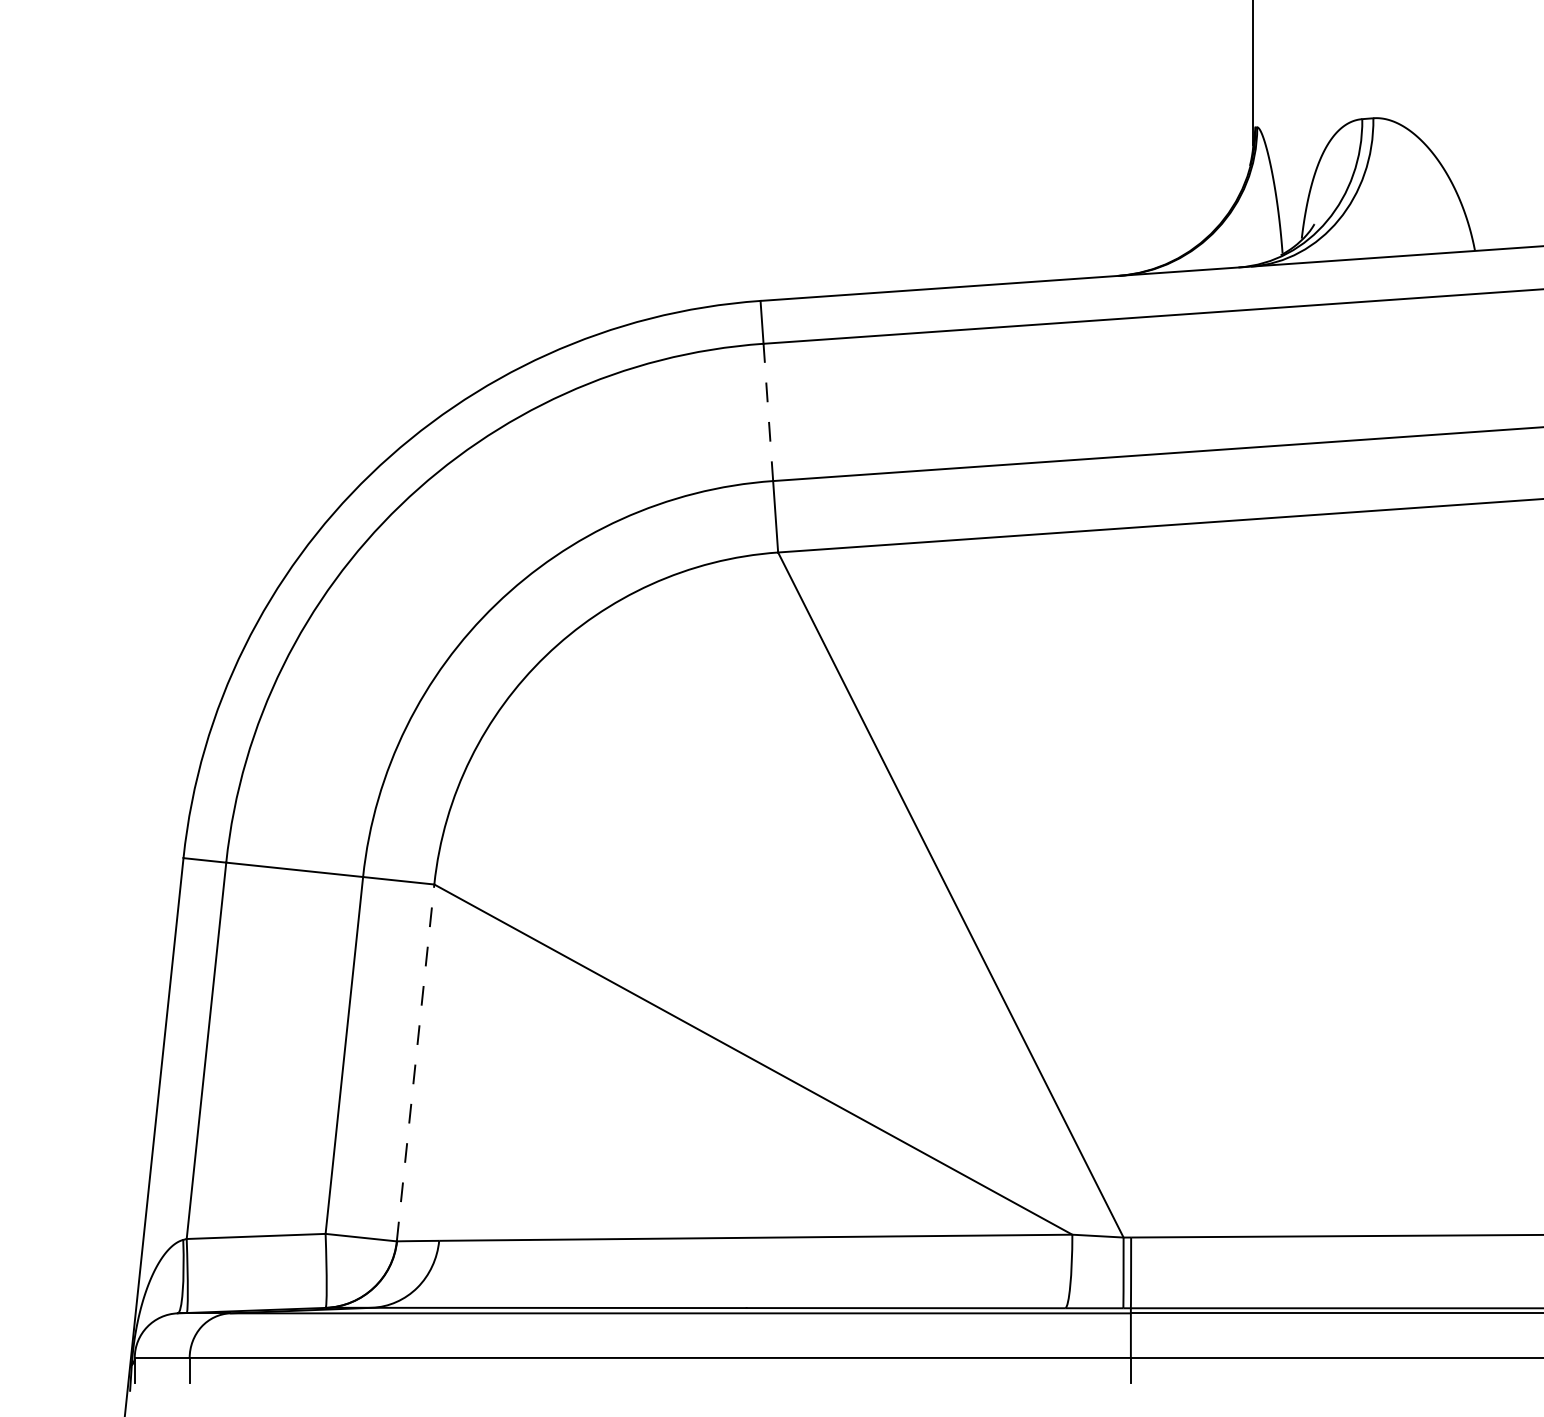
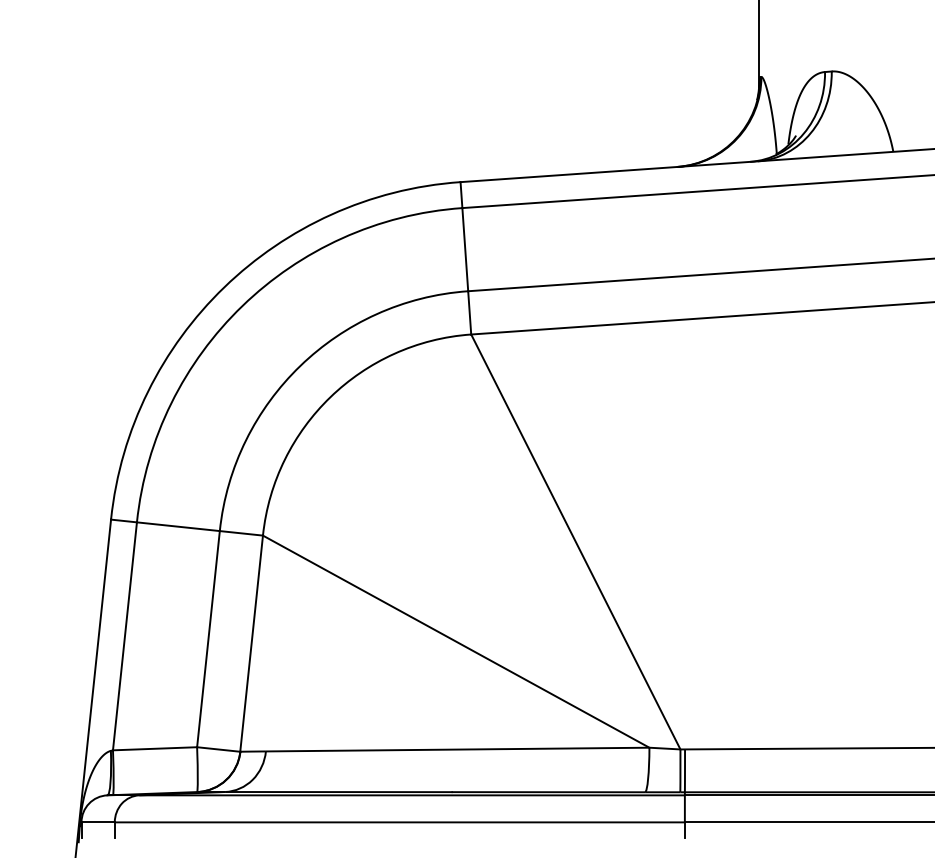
line: (768, 412) -> (465, 249), dashed -> solid
line: (415, 1062) -> (251, 643), dashed -> solid

